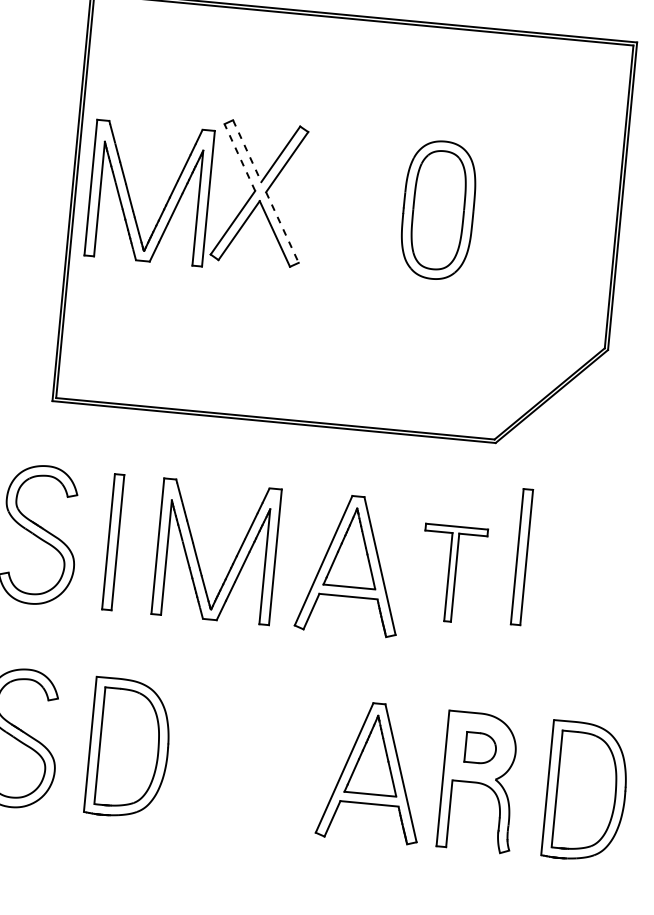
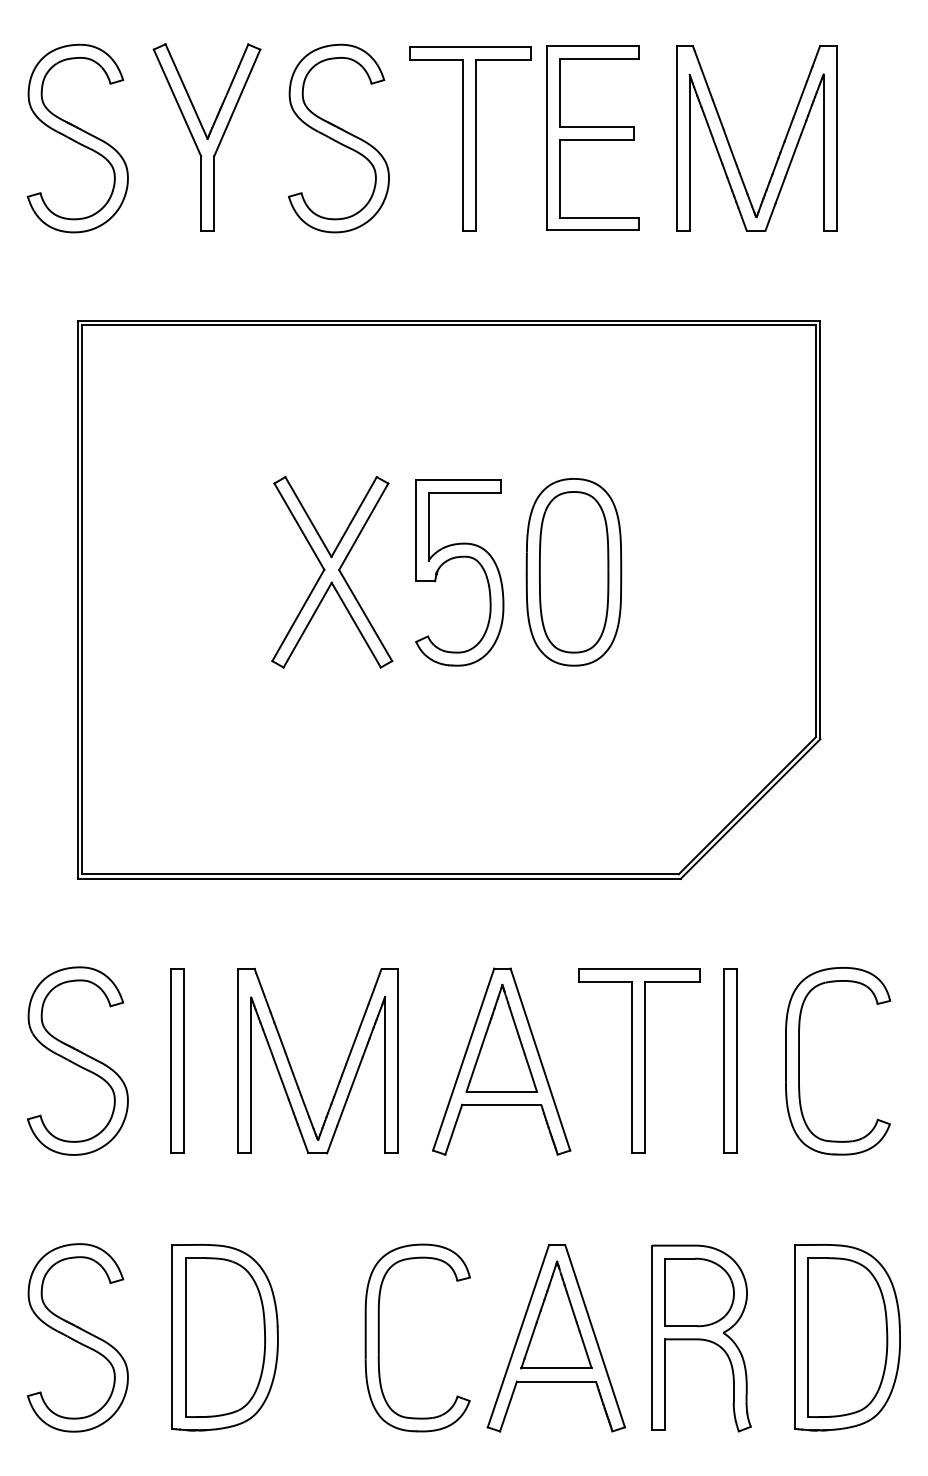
line: (247, 151) -> (308, 517), dashed -> solid
line: (239, 157) -> (299, 526), dashed -> solid
part: (353, 191) -> (457, 558), added
part: (130, 196) -> (156, 593), removed
line: (282, 227) -> (365, 615), dashed -> solid
part: (521, 556) -> (730, 1060), moved
part: (452, 573) -> (639, 1060), size x1.43
part: (570, 585) -> (799, 1061), added
part: (480, 748) -> (699, 1292), size x1.67
part: (242, 759) -> (379, 1337), added

